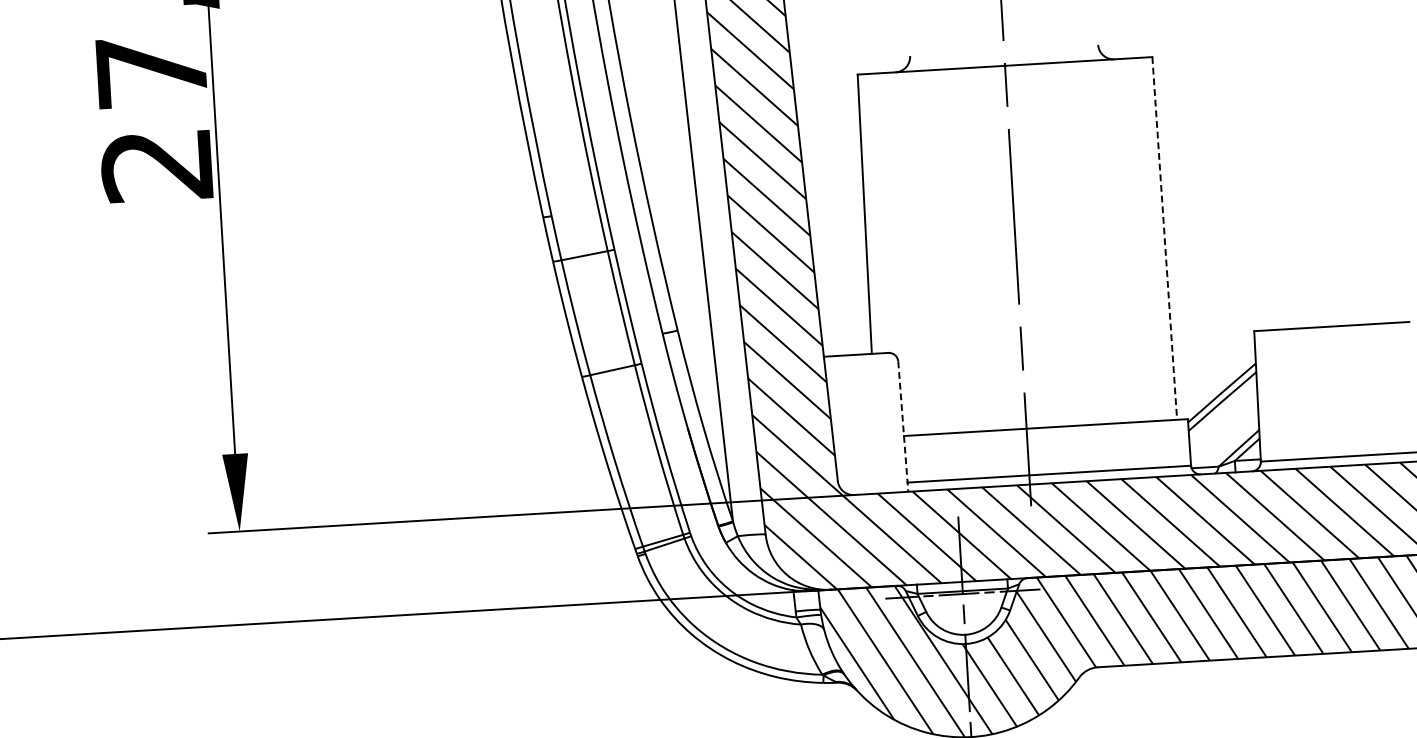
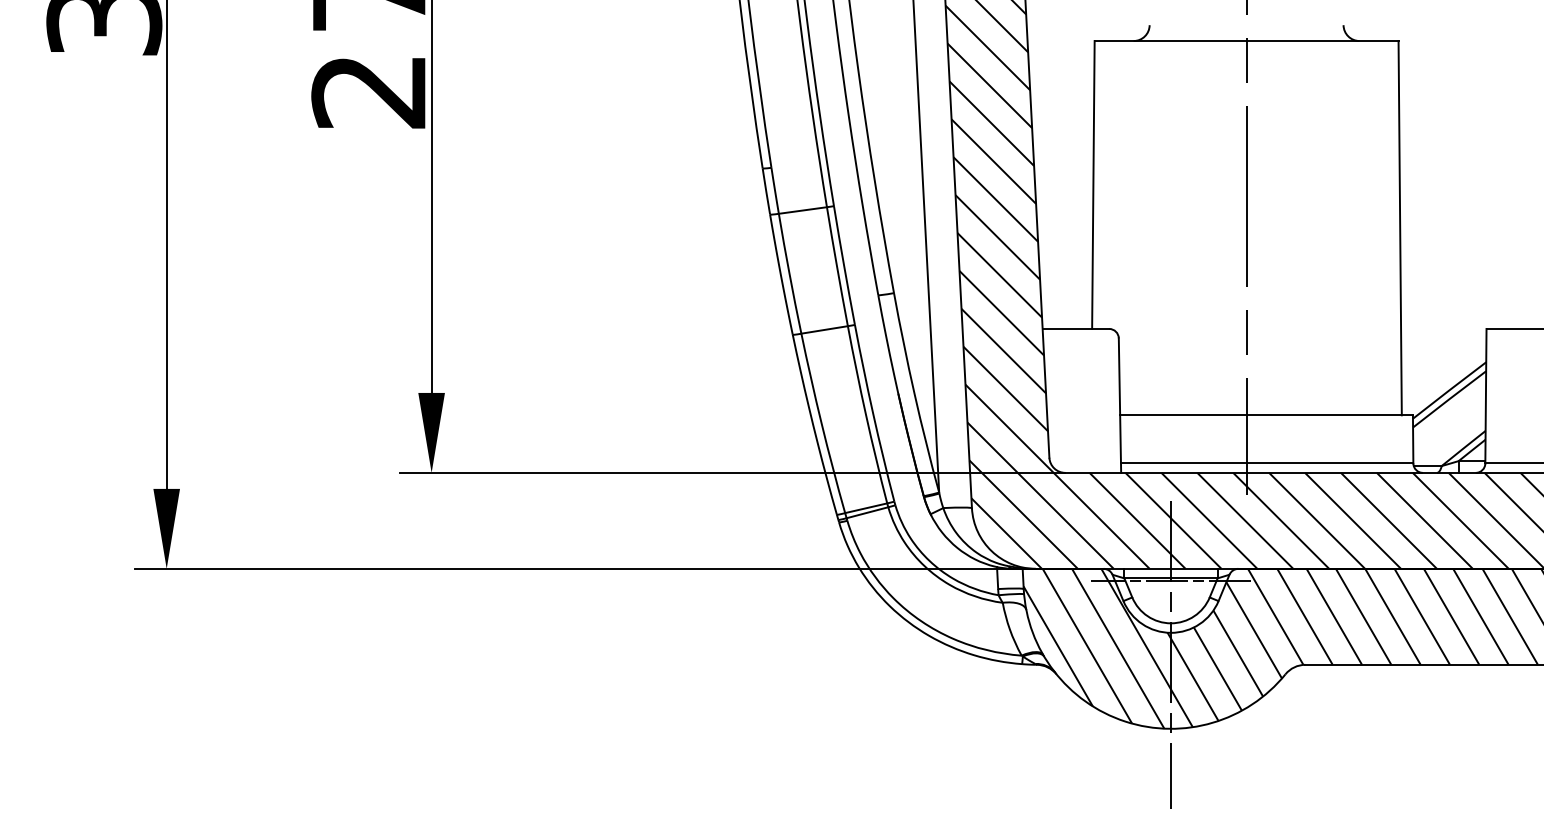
line: (1165, 238) -> (1400, 228), dashed -> solid
line: (902, 427) -> (1119, 406), dashed -> solid

